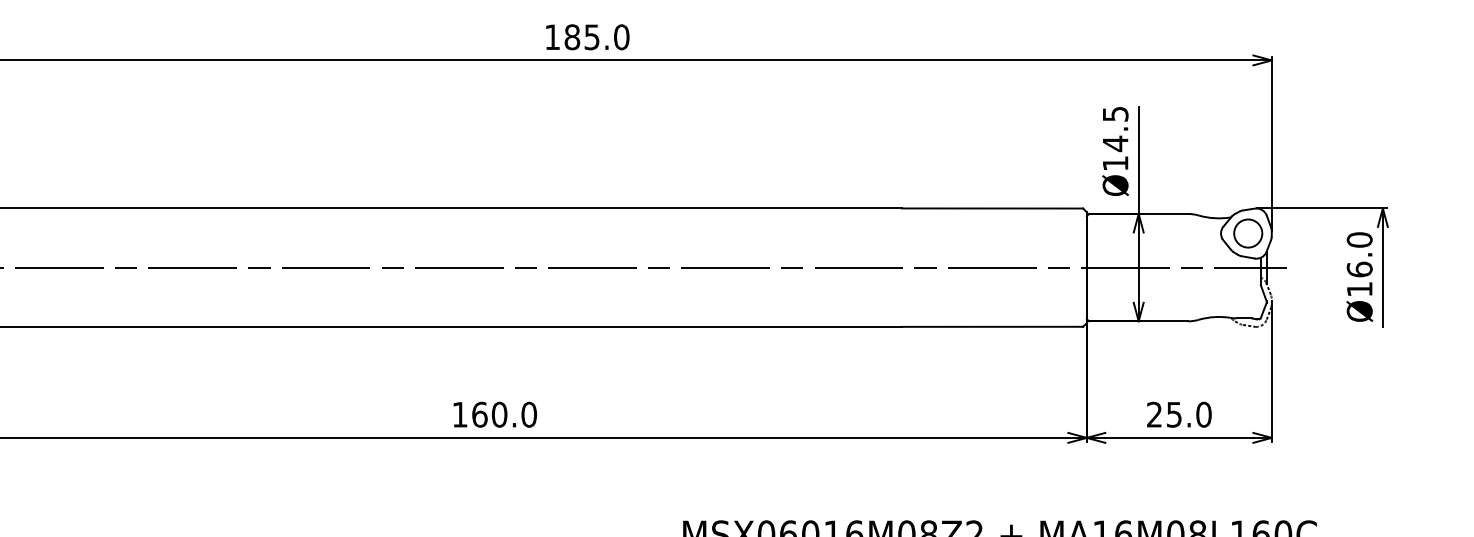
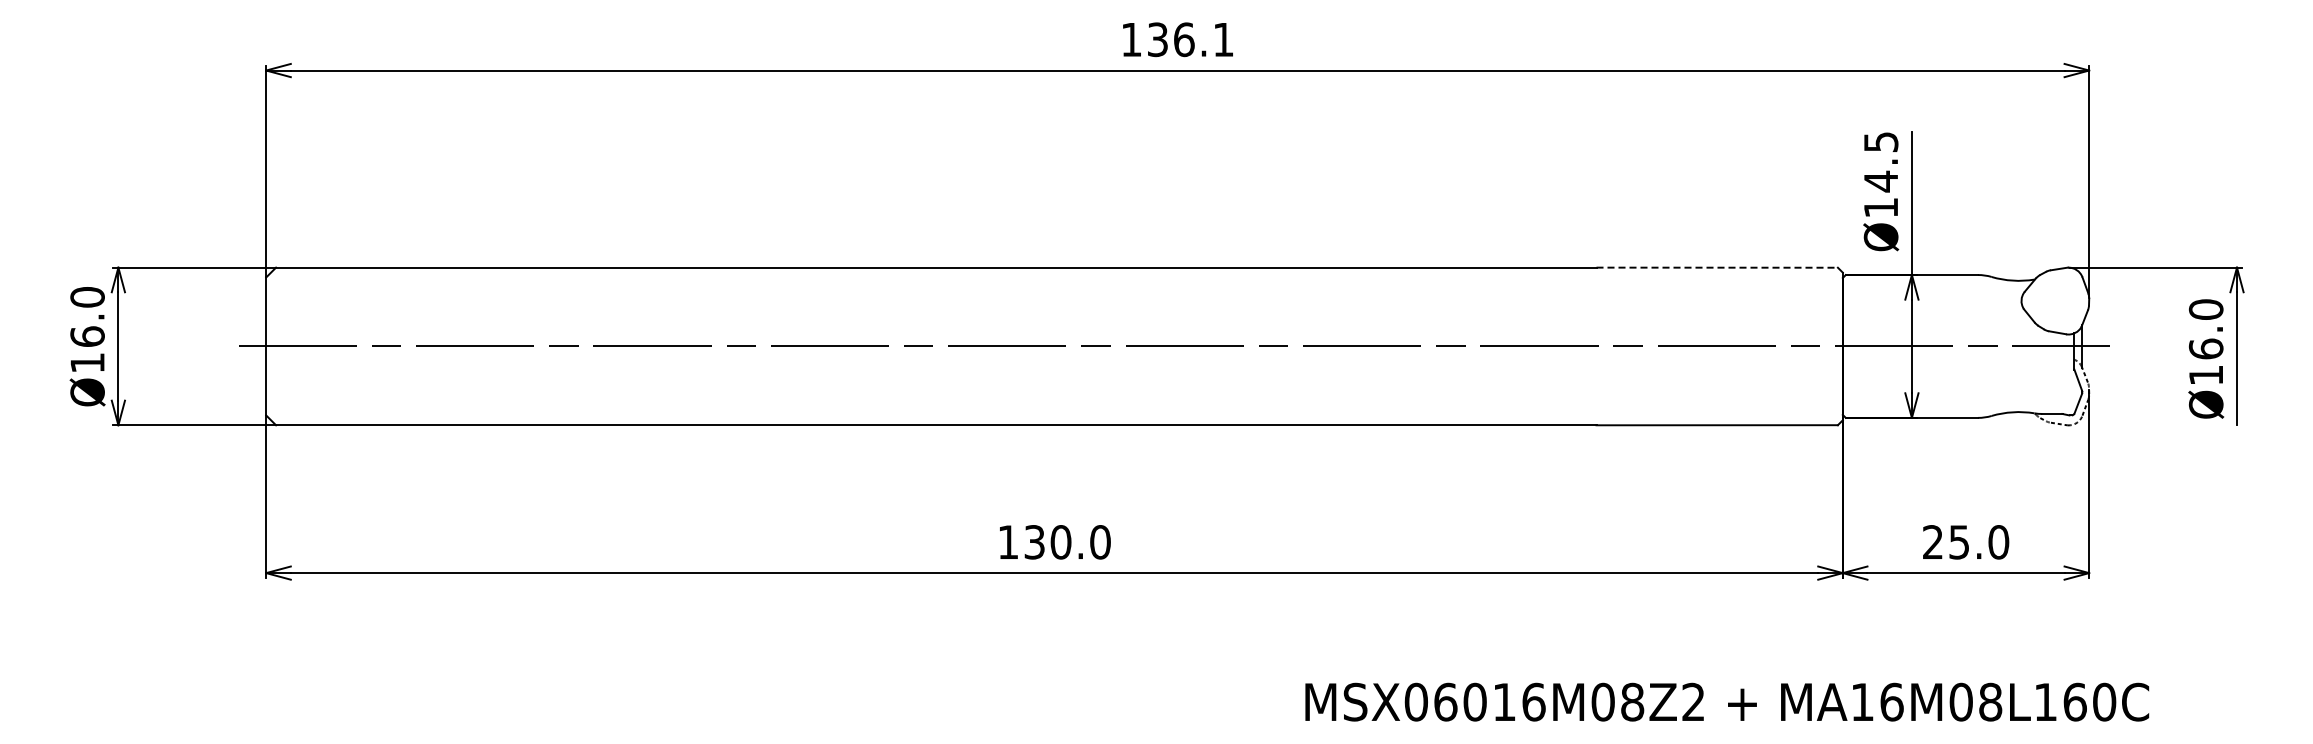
text: (596, 37) -> (1190, 39), 185.0 -> 136.1
line: (992, 208) -> (1717, 267), solid -> dashed
circle: (1248, 233) -> (2057, 300), removed
text: (479, 414) -> (1034, 542), 160.0 -> 130.0

